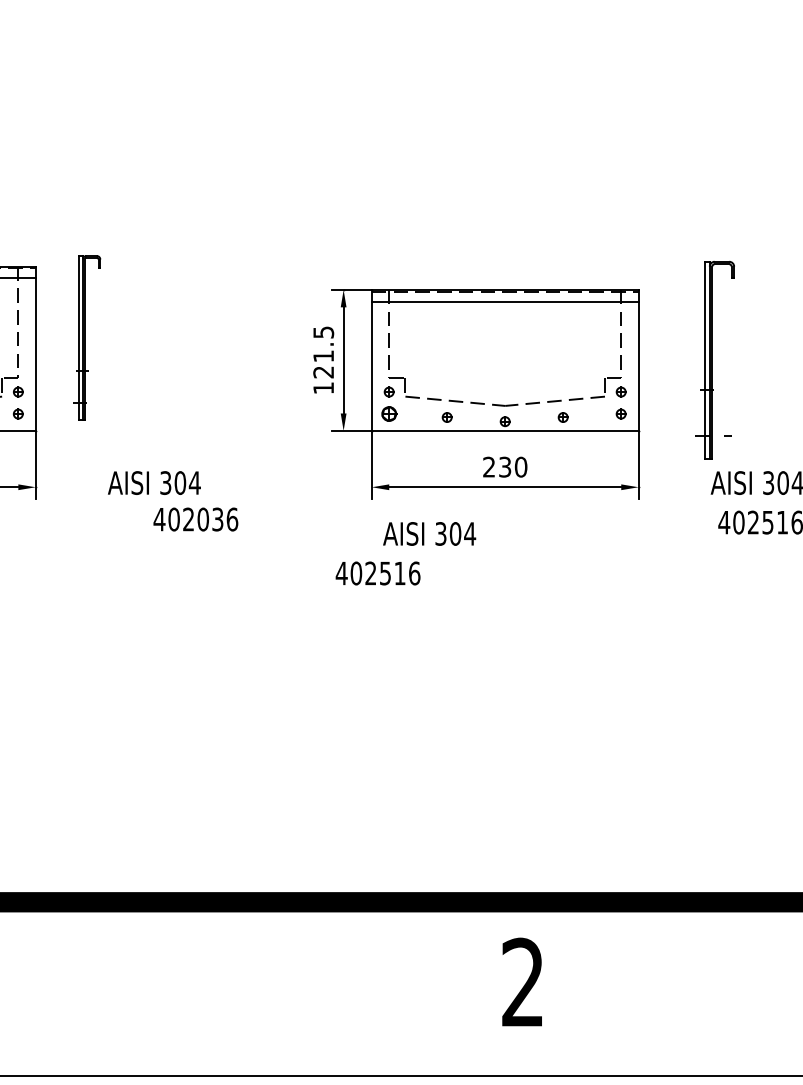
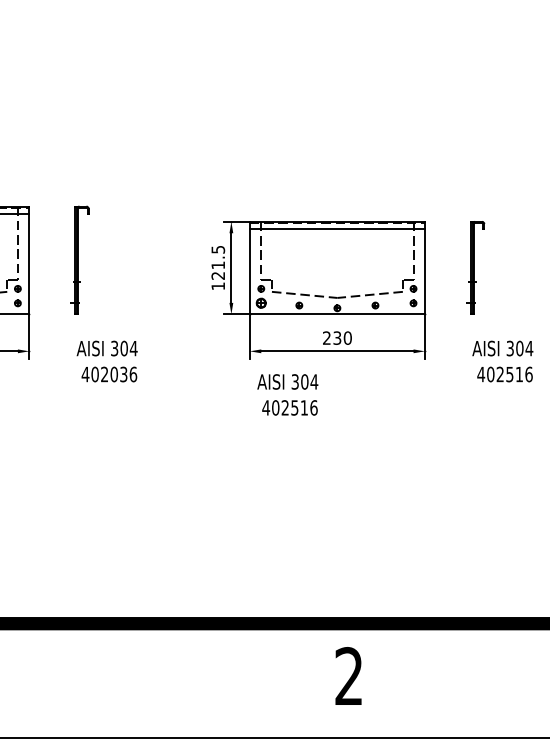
part: (86, 336) -> (79, 259), moved
part: (715, 359) -> (475, 267), size x0.71
text: (196, 519) -> (109, 374), moved
text: (377, 572) -> (289, 407), moved

